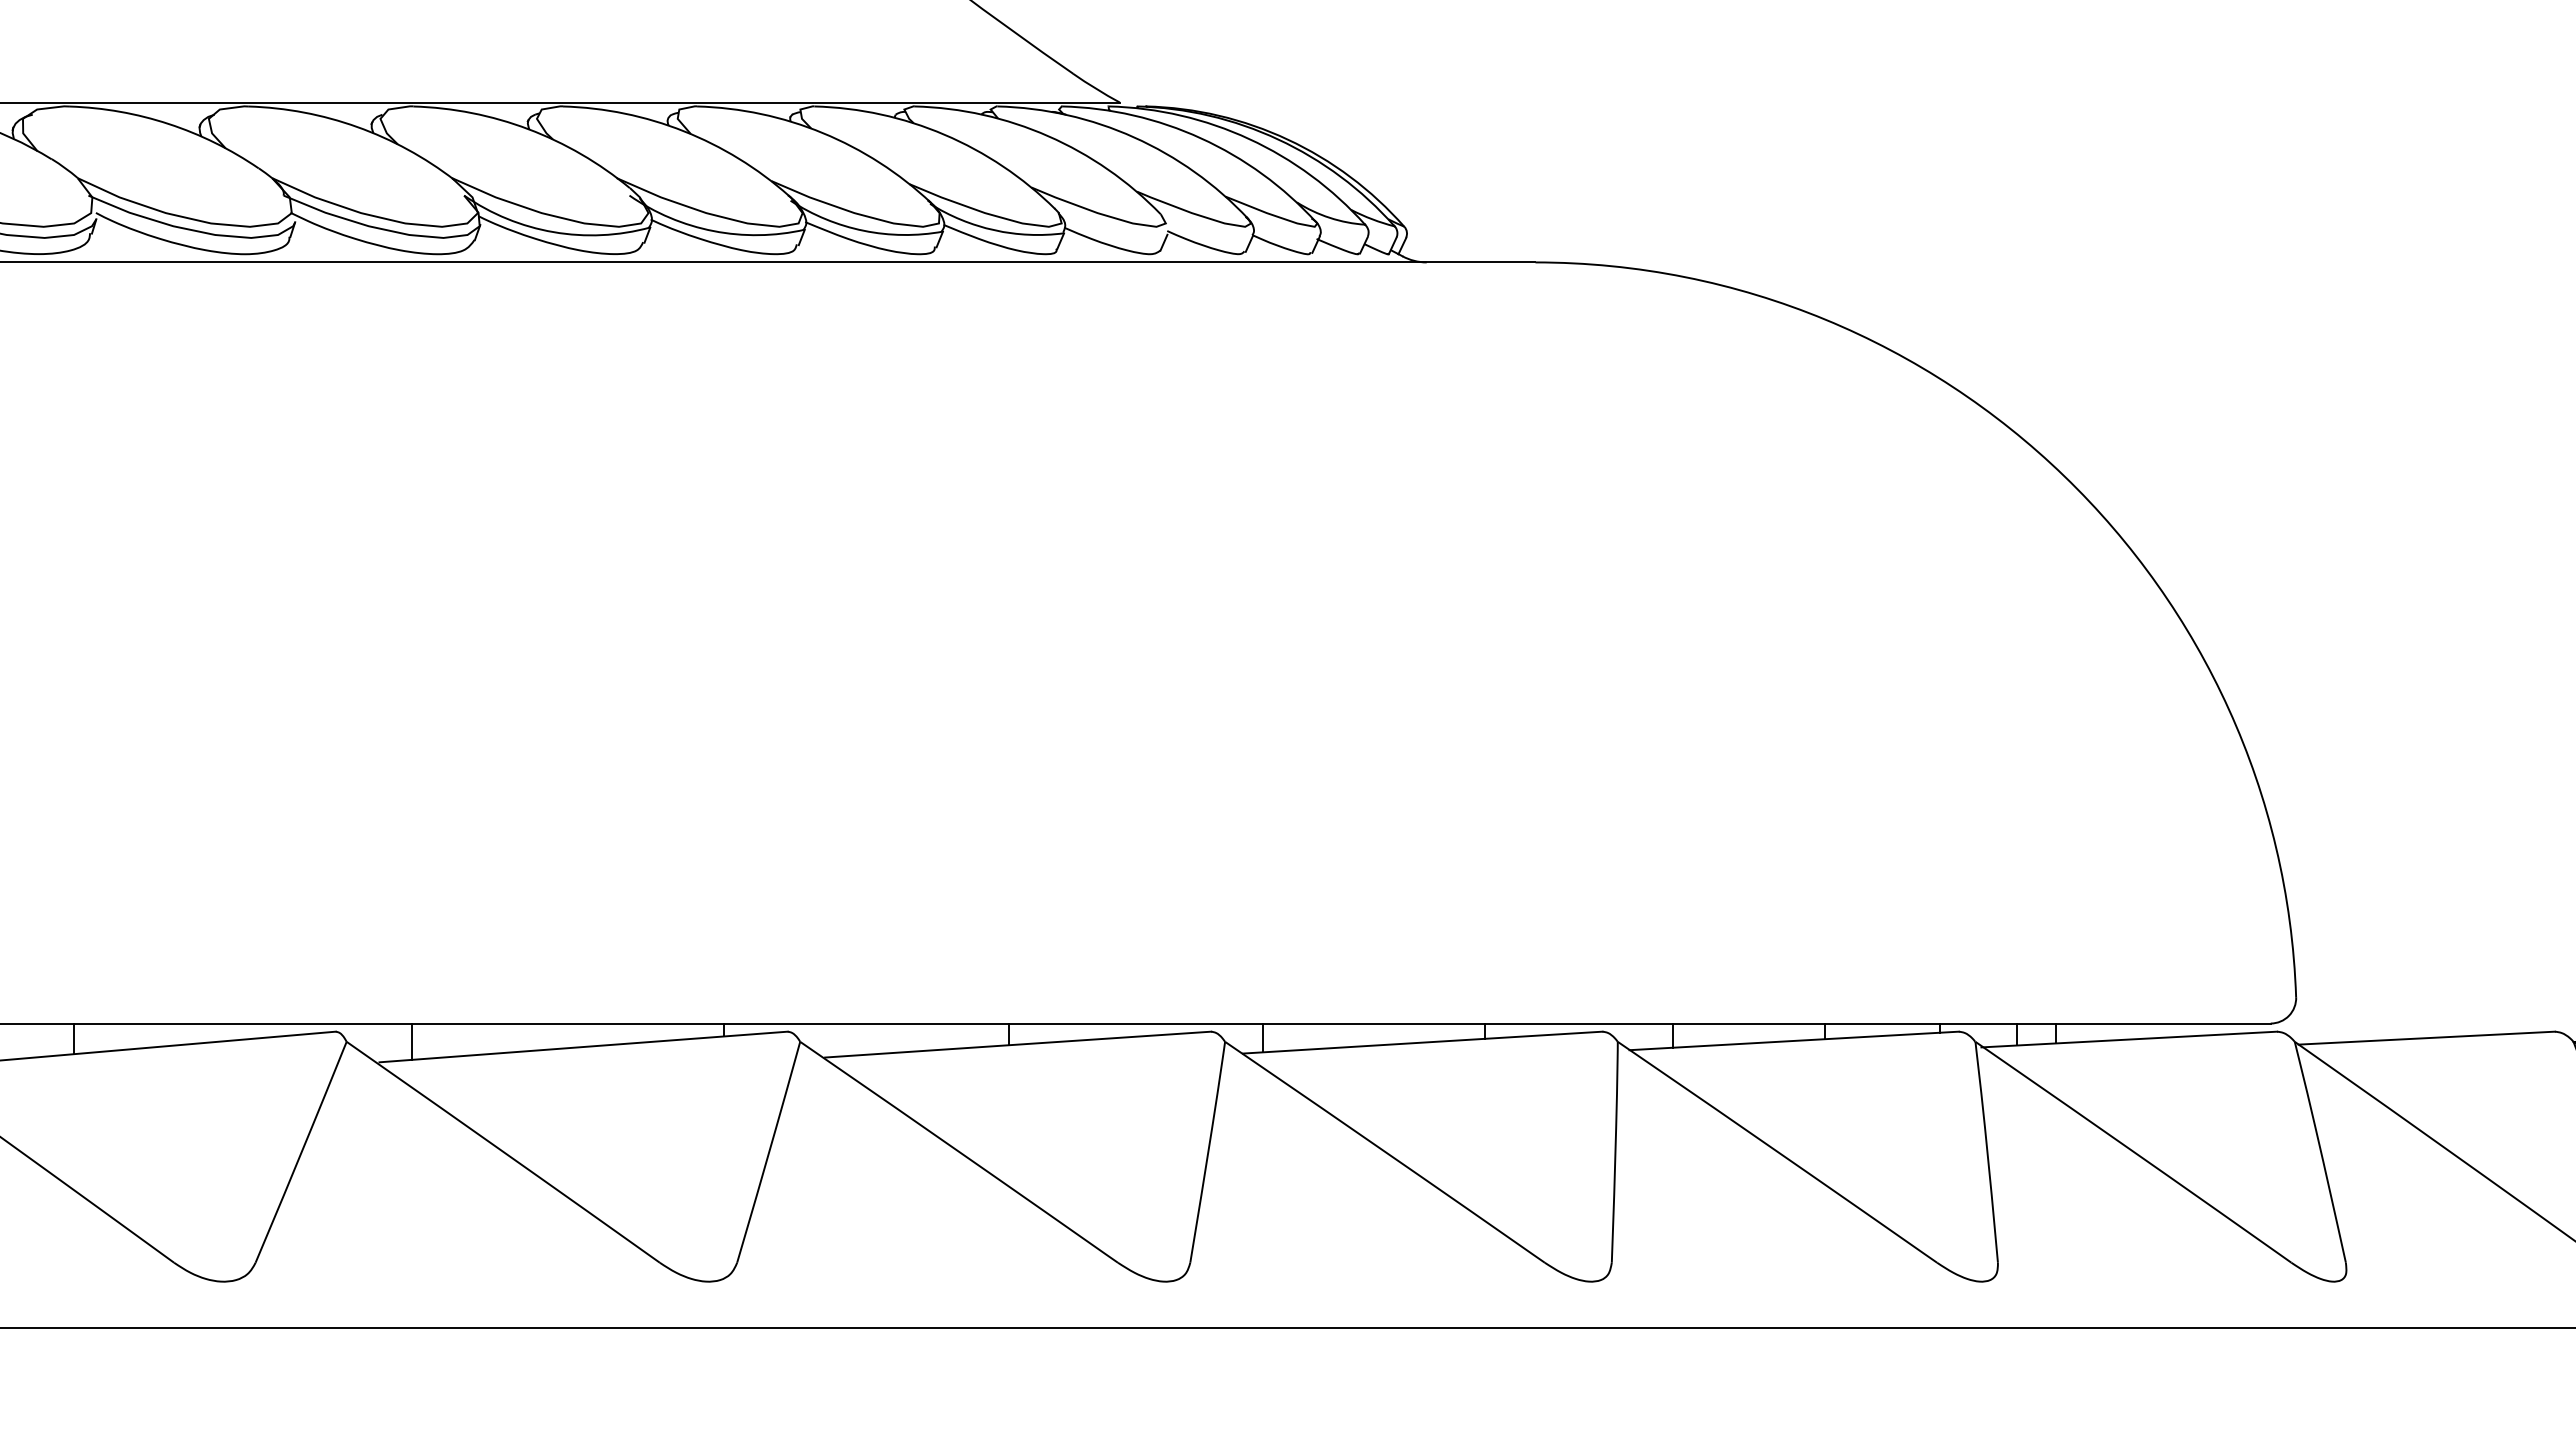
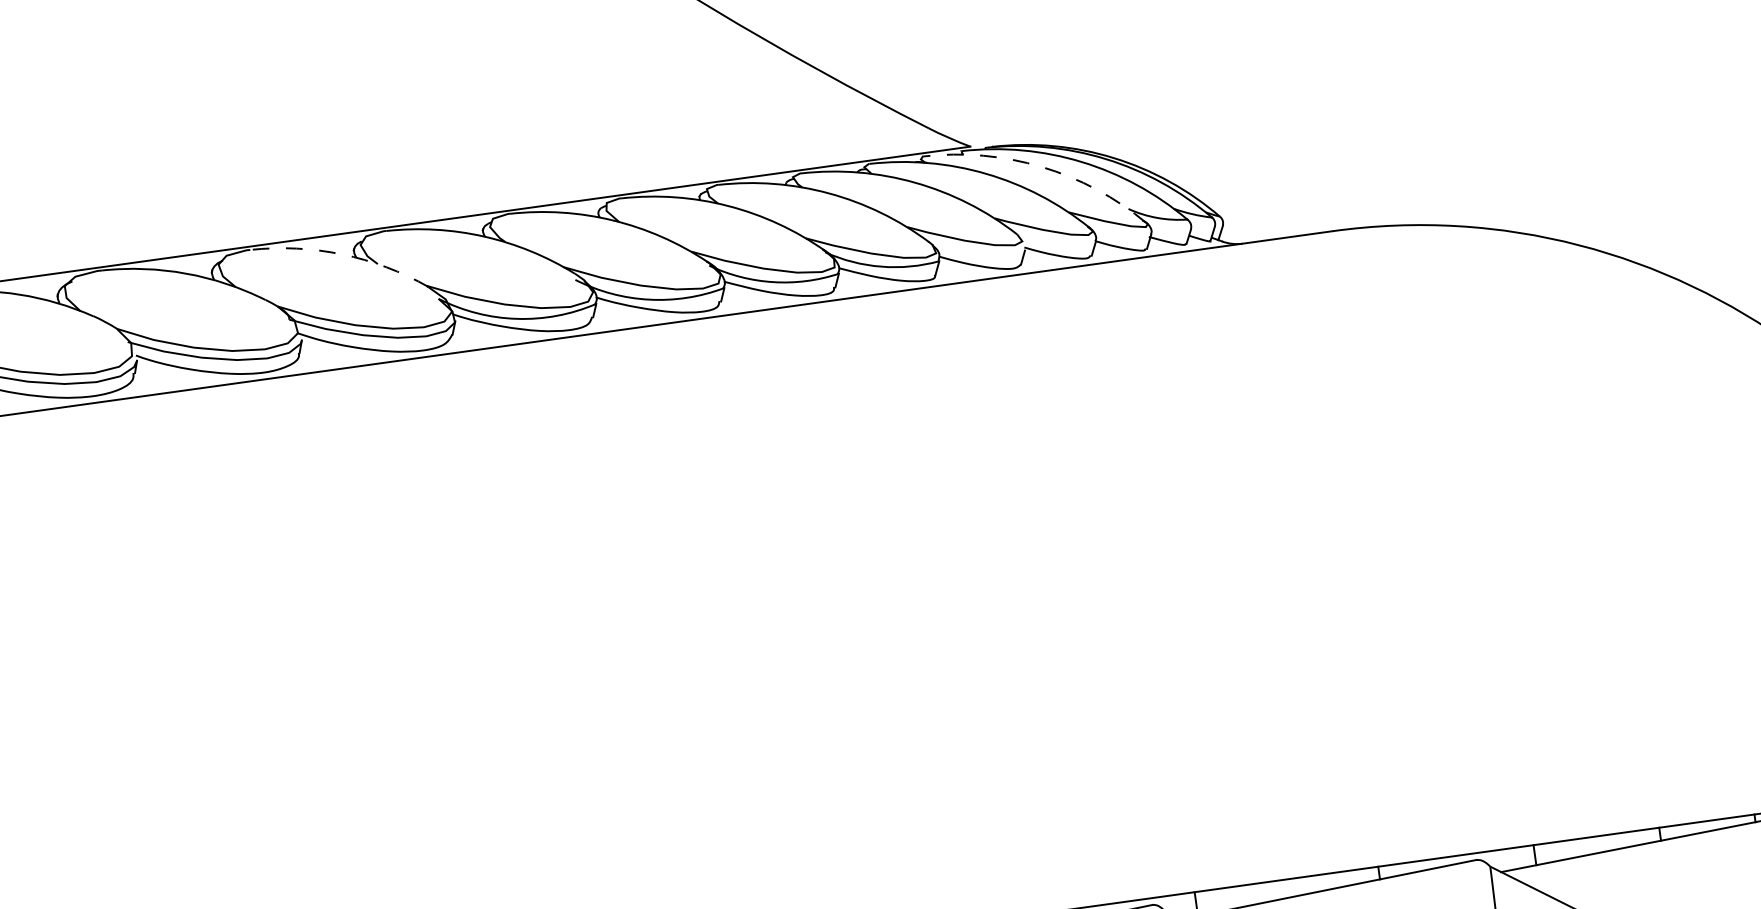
arc: (357, 127) -> (342, 254), solid -> dashed
arc: (1201, 138) -> (1042, 167), solid -> dashed

